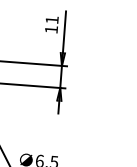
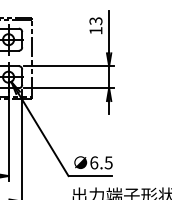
text: (51, 20) -> (95, 21), 11 -> 13

